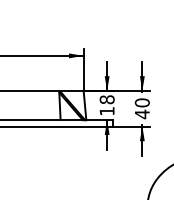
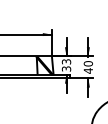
text: (107, 105) -> (66, 65), 18 -> 33

